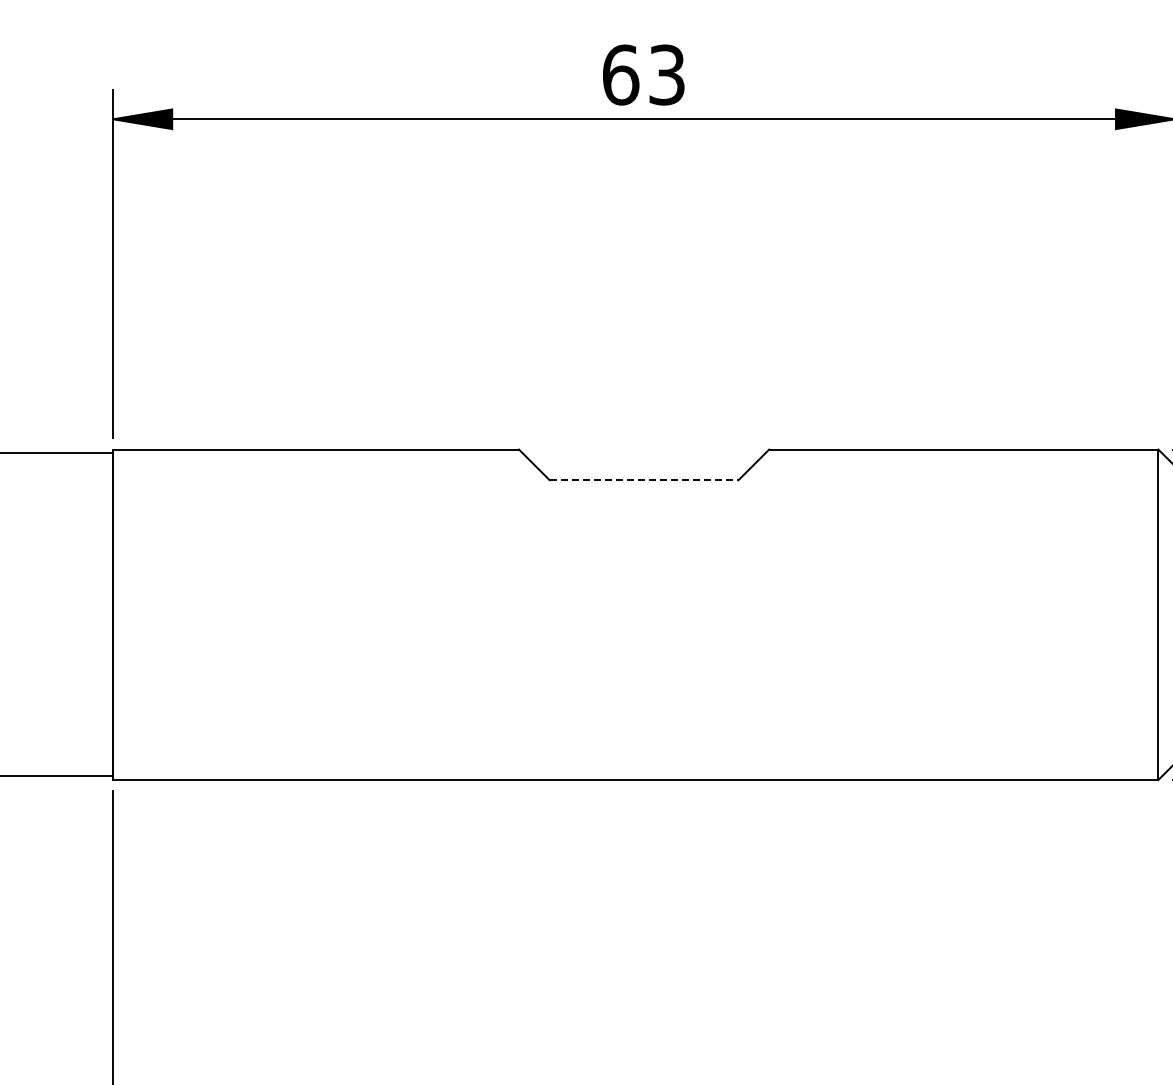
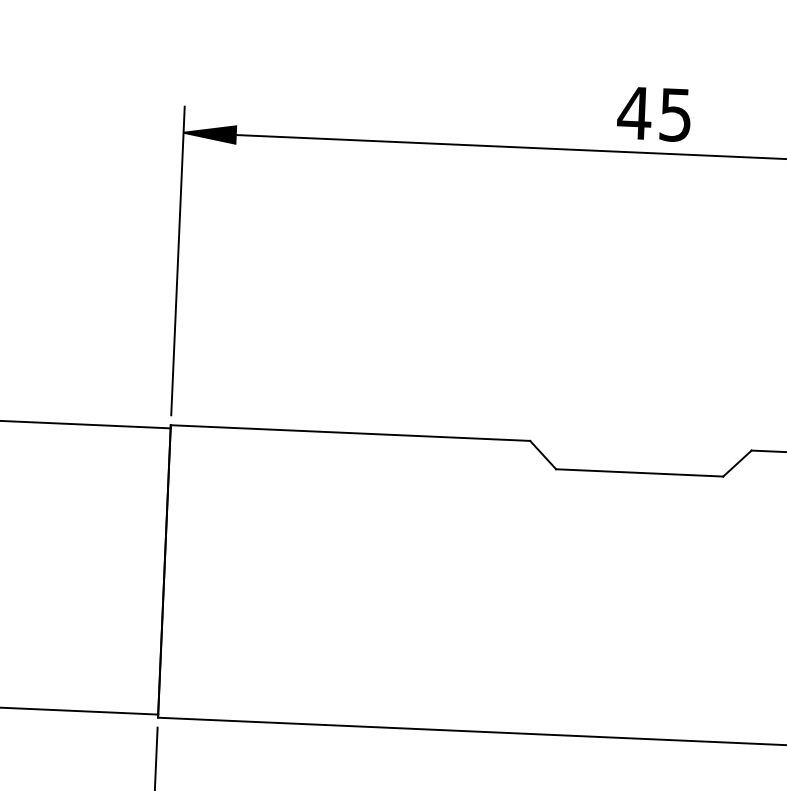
text: (642, 74) -> (653, 113), 63 -> 45
line: (644, 480) -> (640, 473), dashed -> solid

